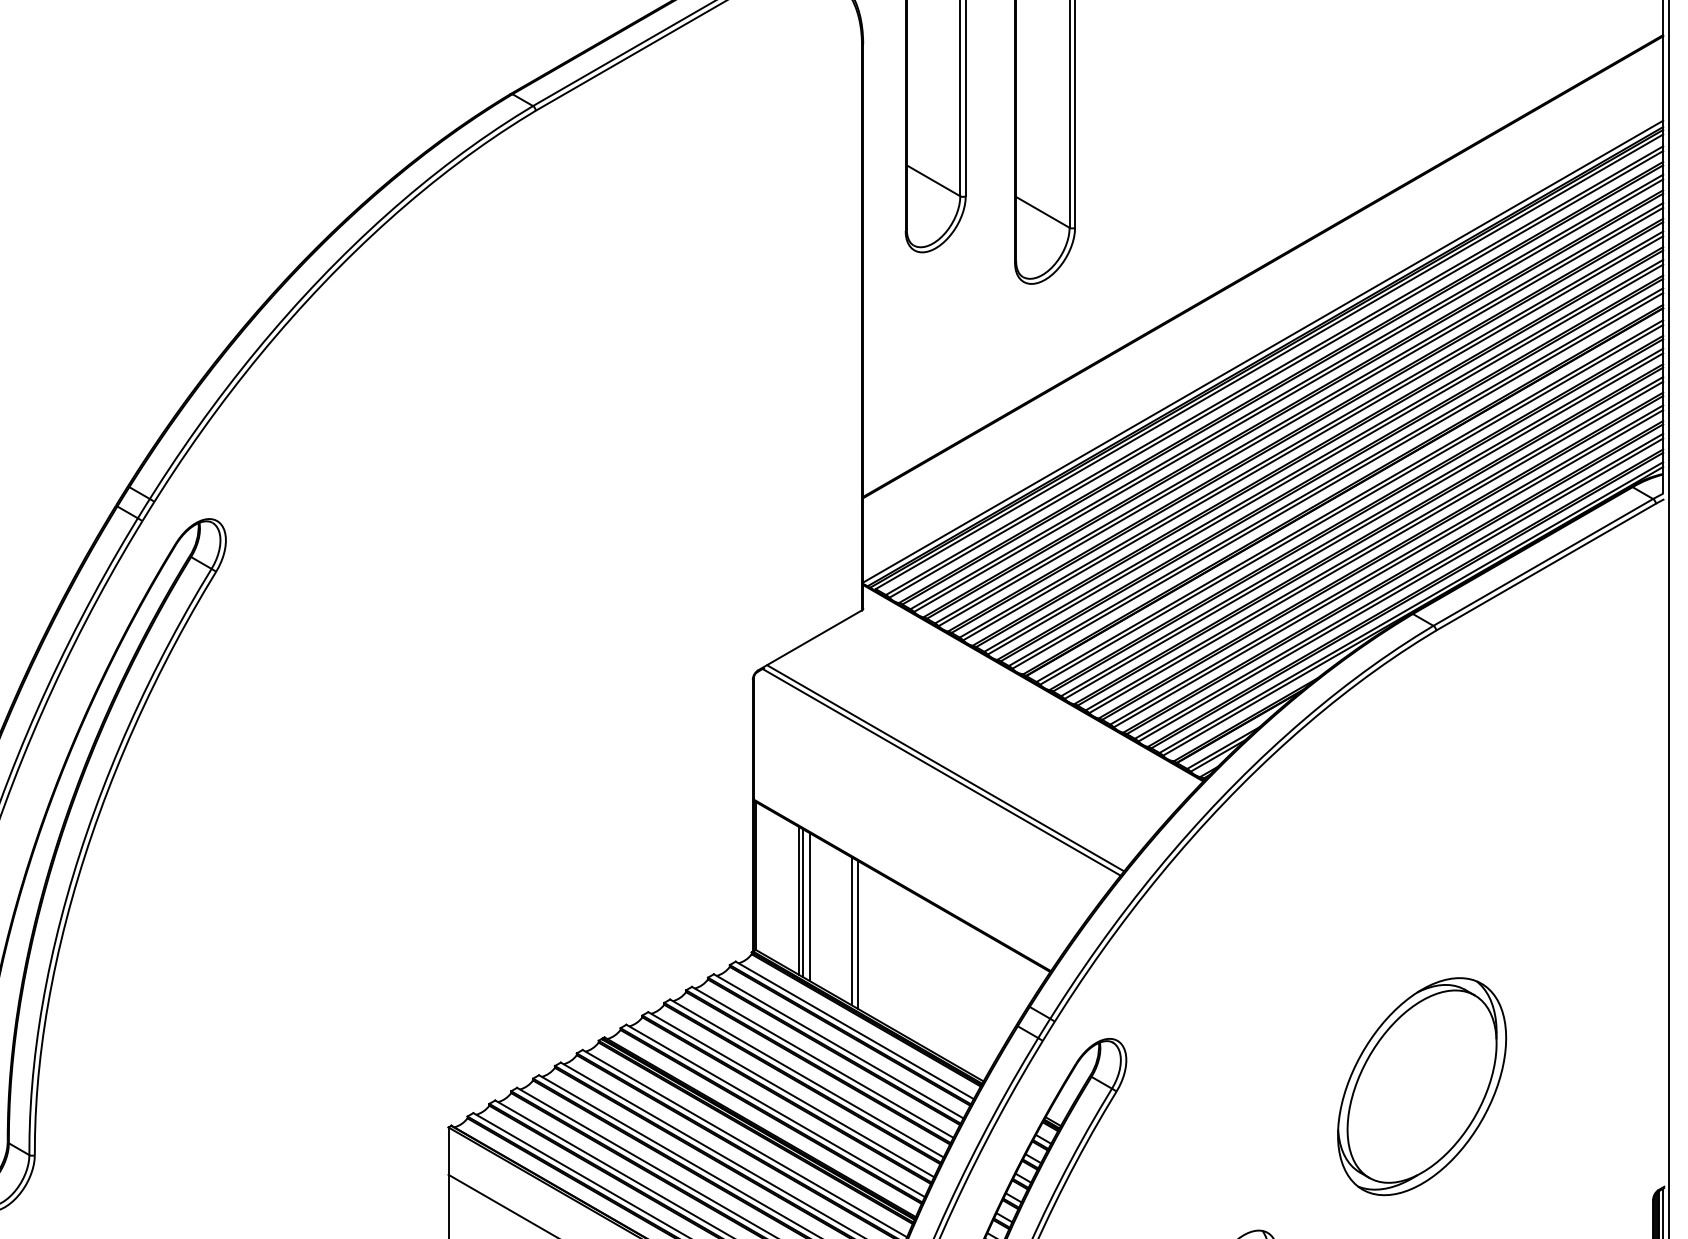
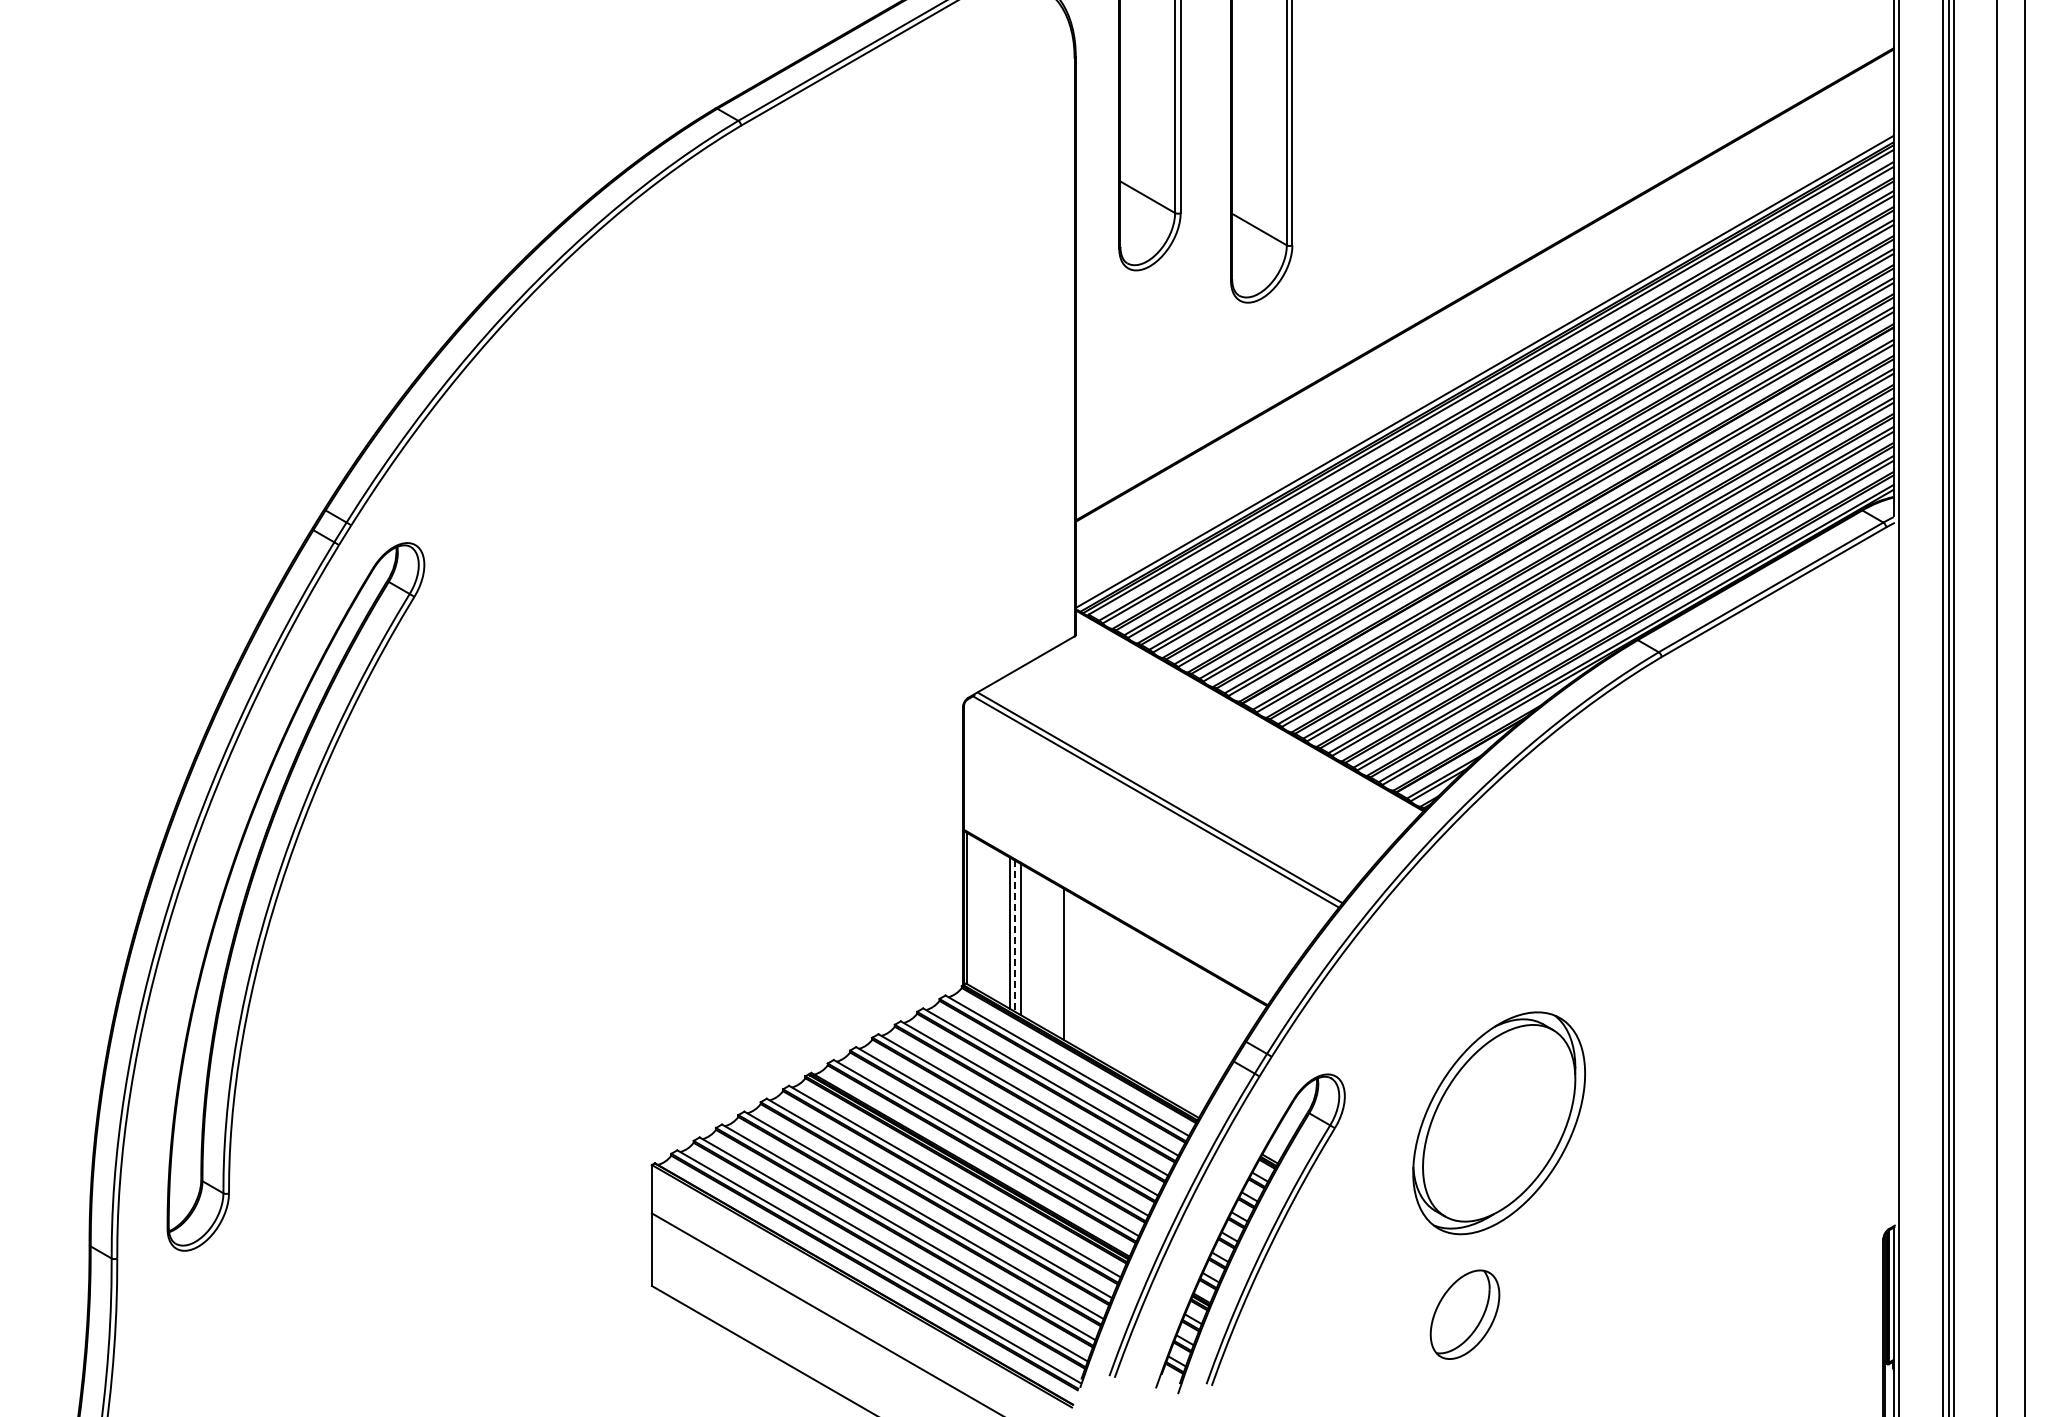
line: (803, 902) -> (1014, 935), solid -> dashed
line: (857, 934) -> (1070, 967), removed
part: (1421, 1086) -> (1498, 1123), moved

